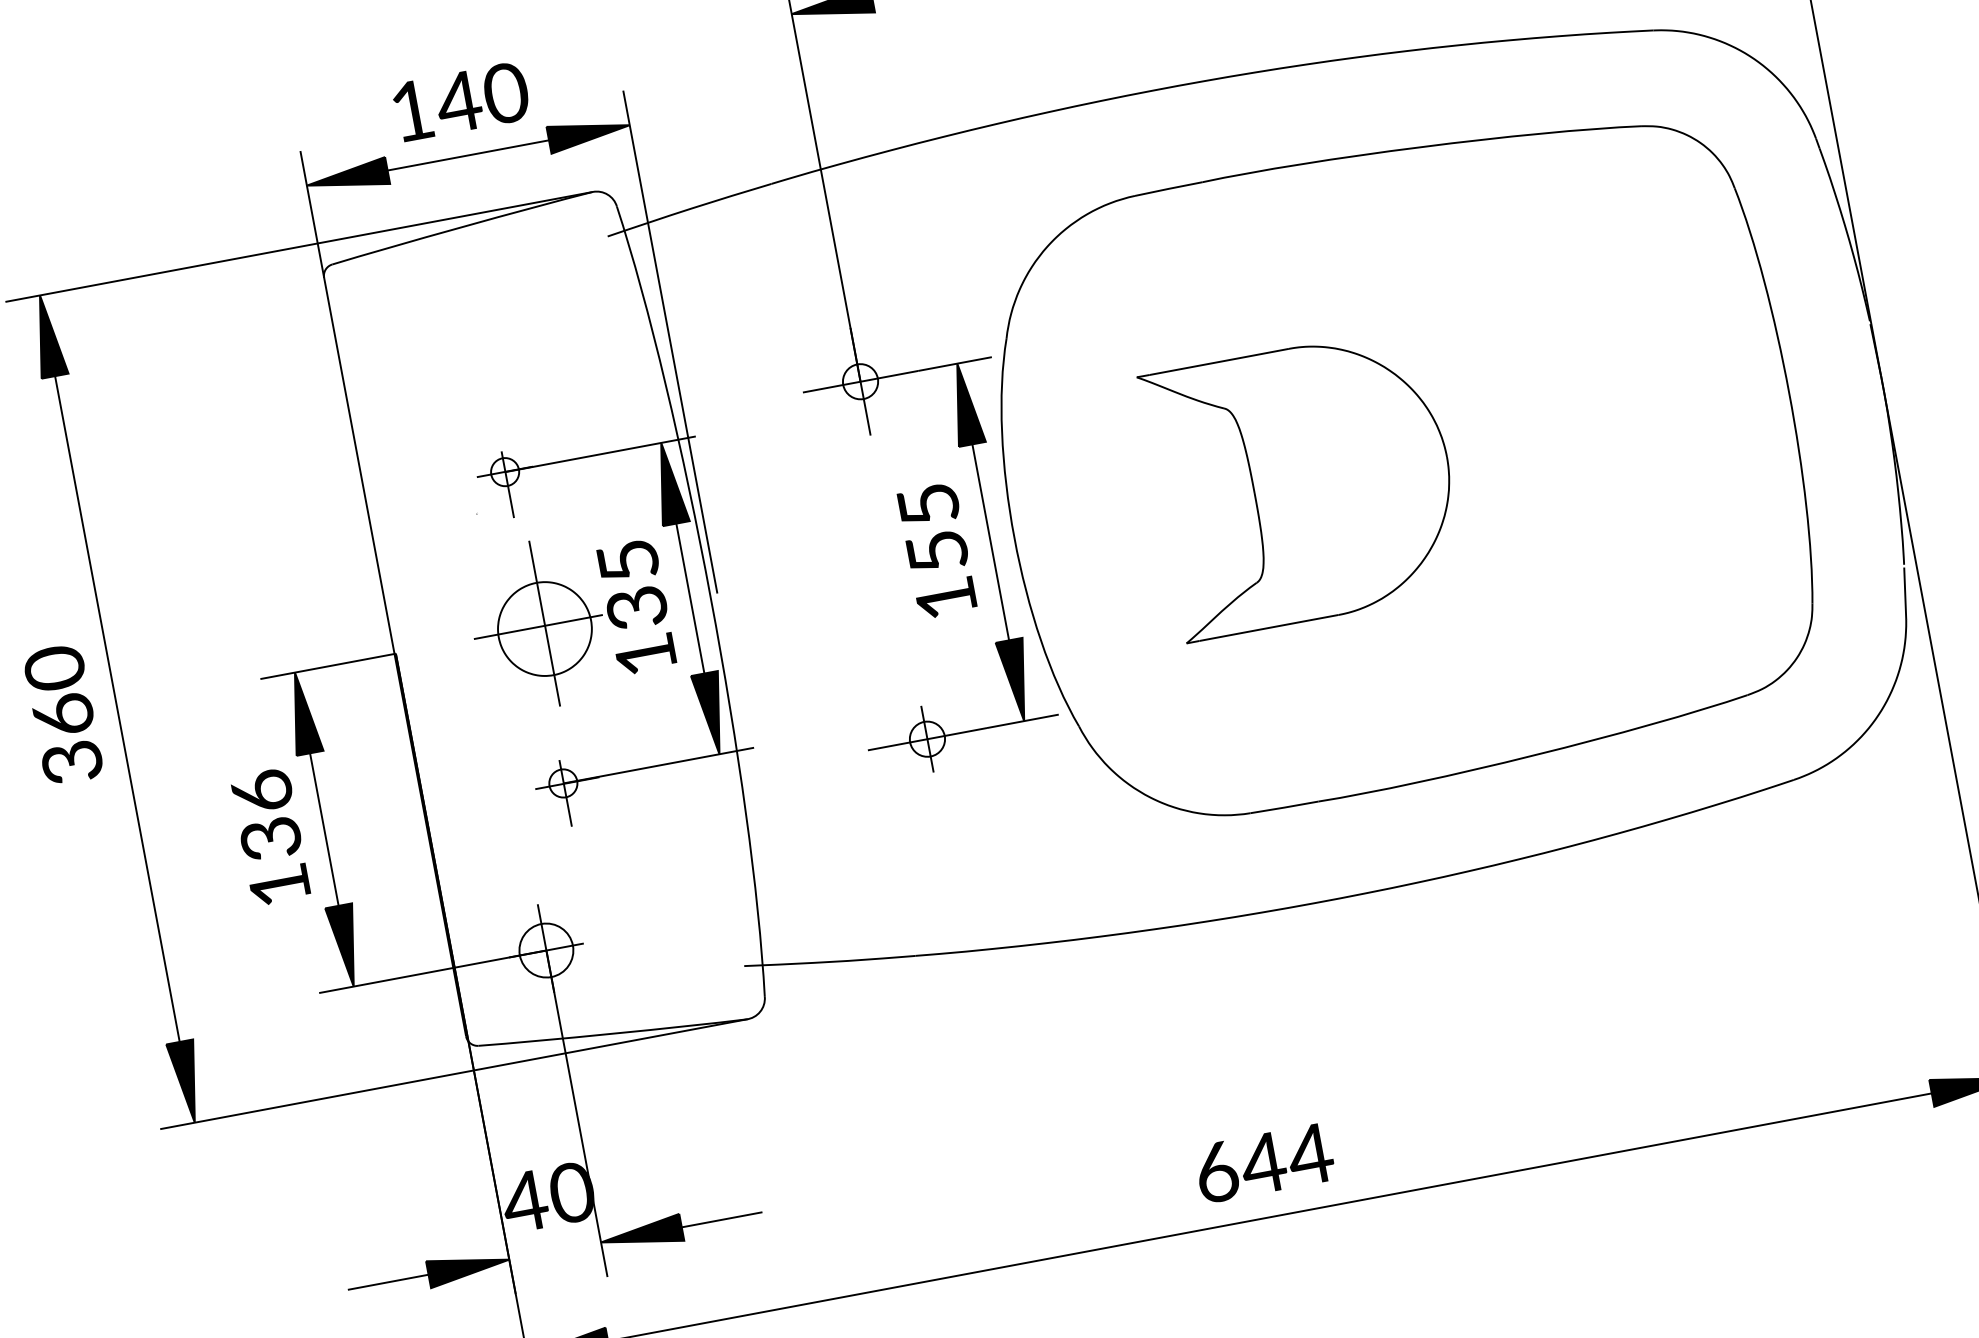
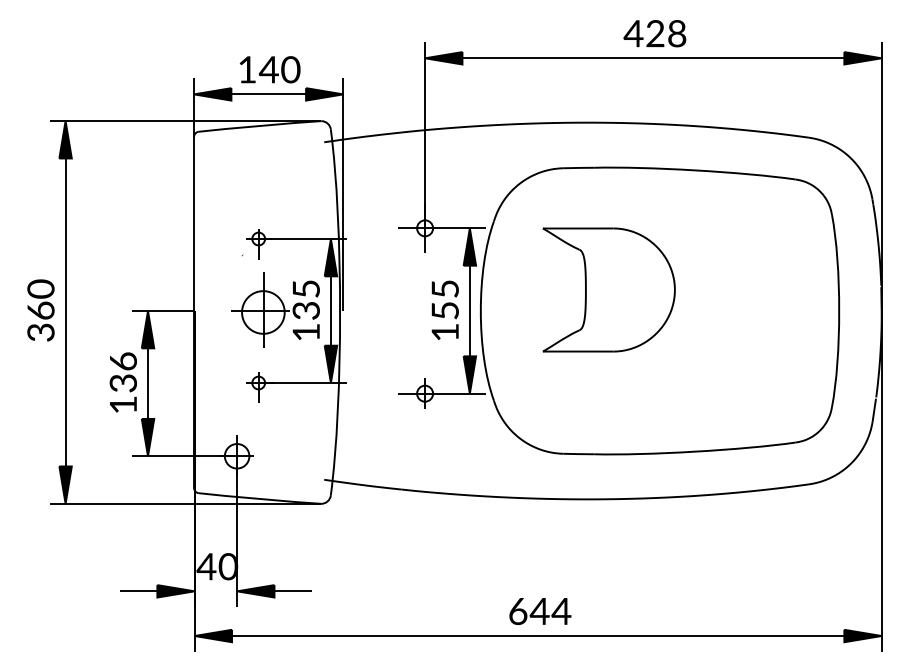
part: (1303, 482) -> (608, 289), moved

